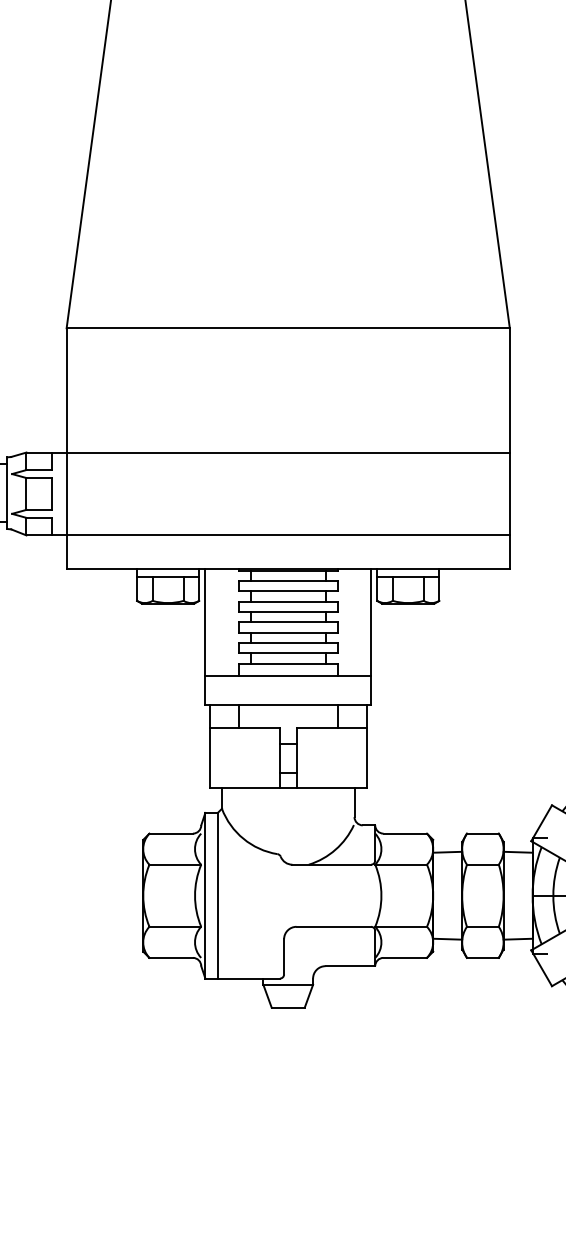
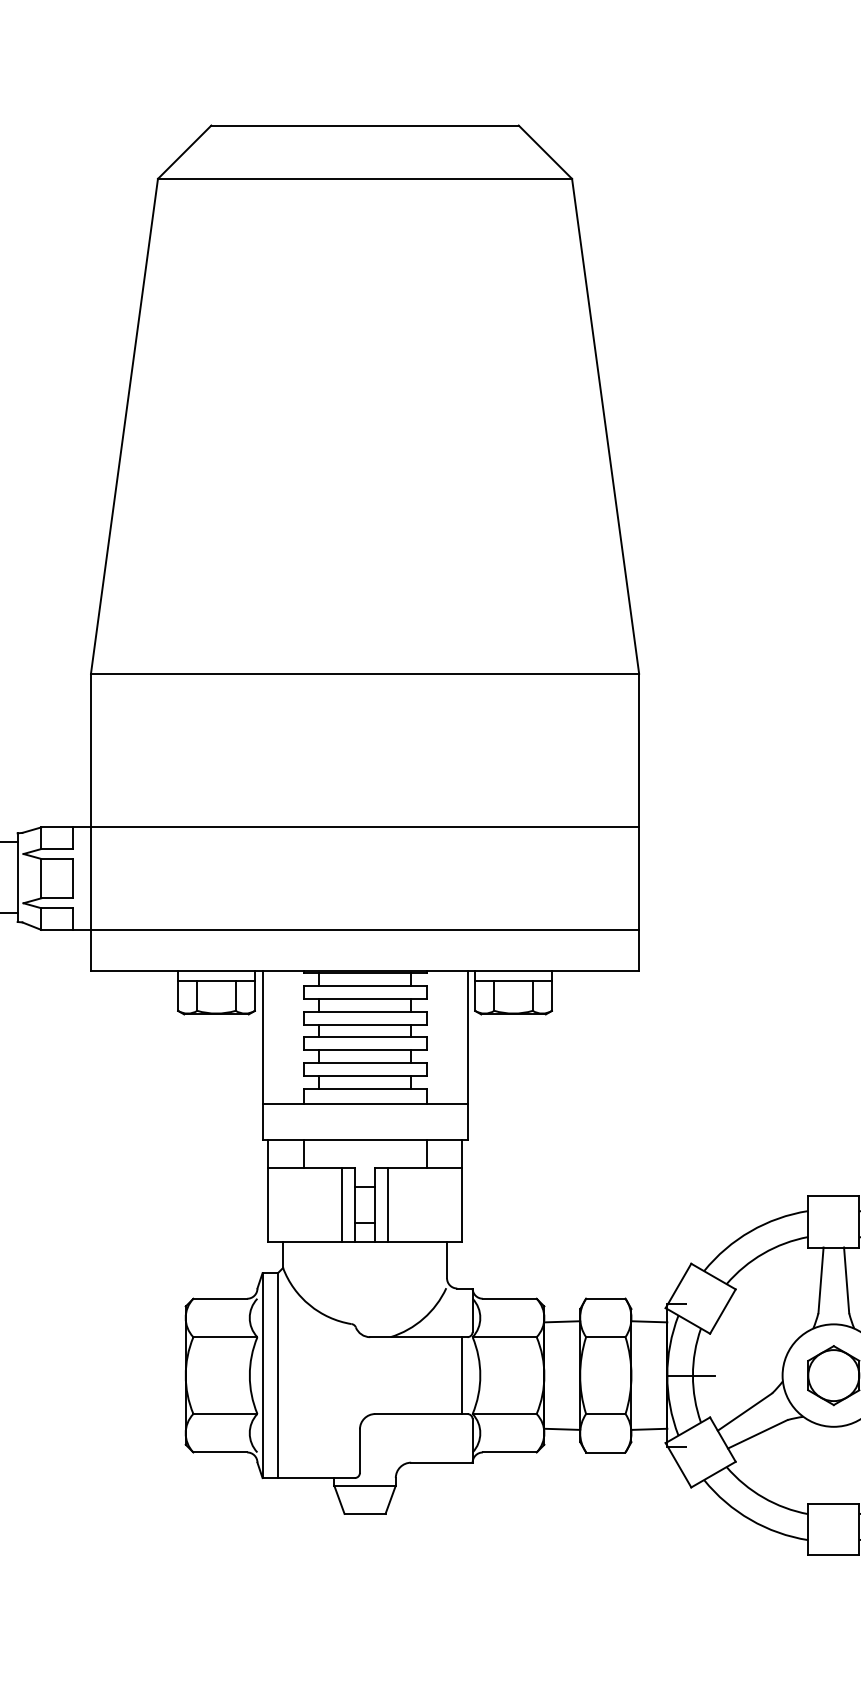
line: (269, 758) -> (341, 1205), added
line: (307, 758) -> (388, 1205), added
line: (367, 895) -> (462, 1375), added

